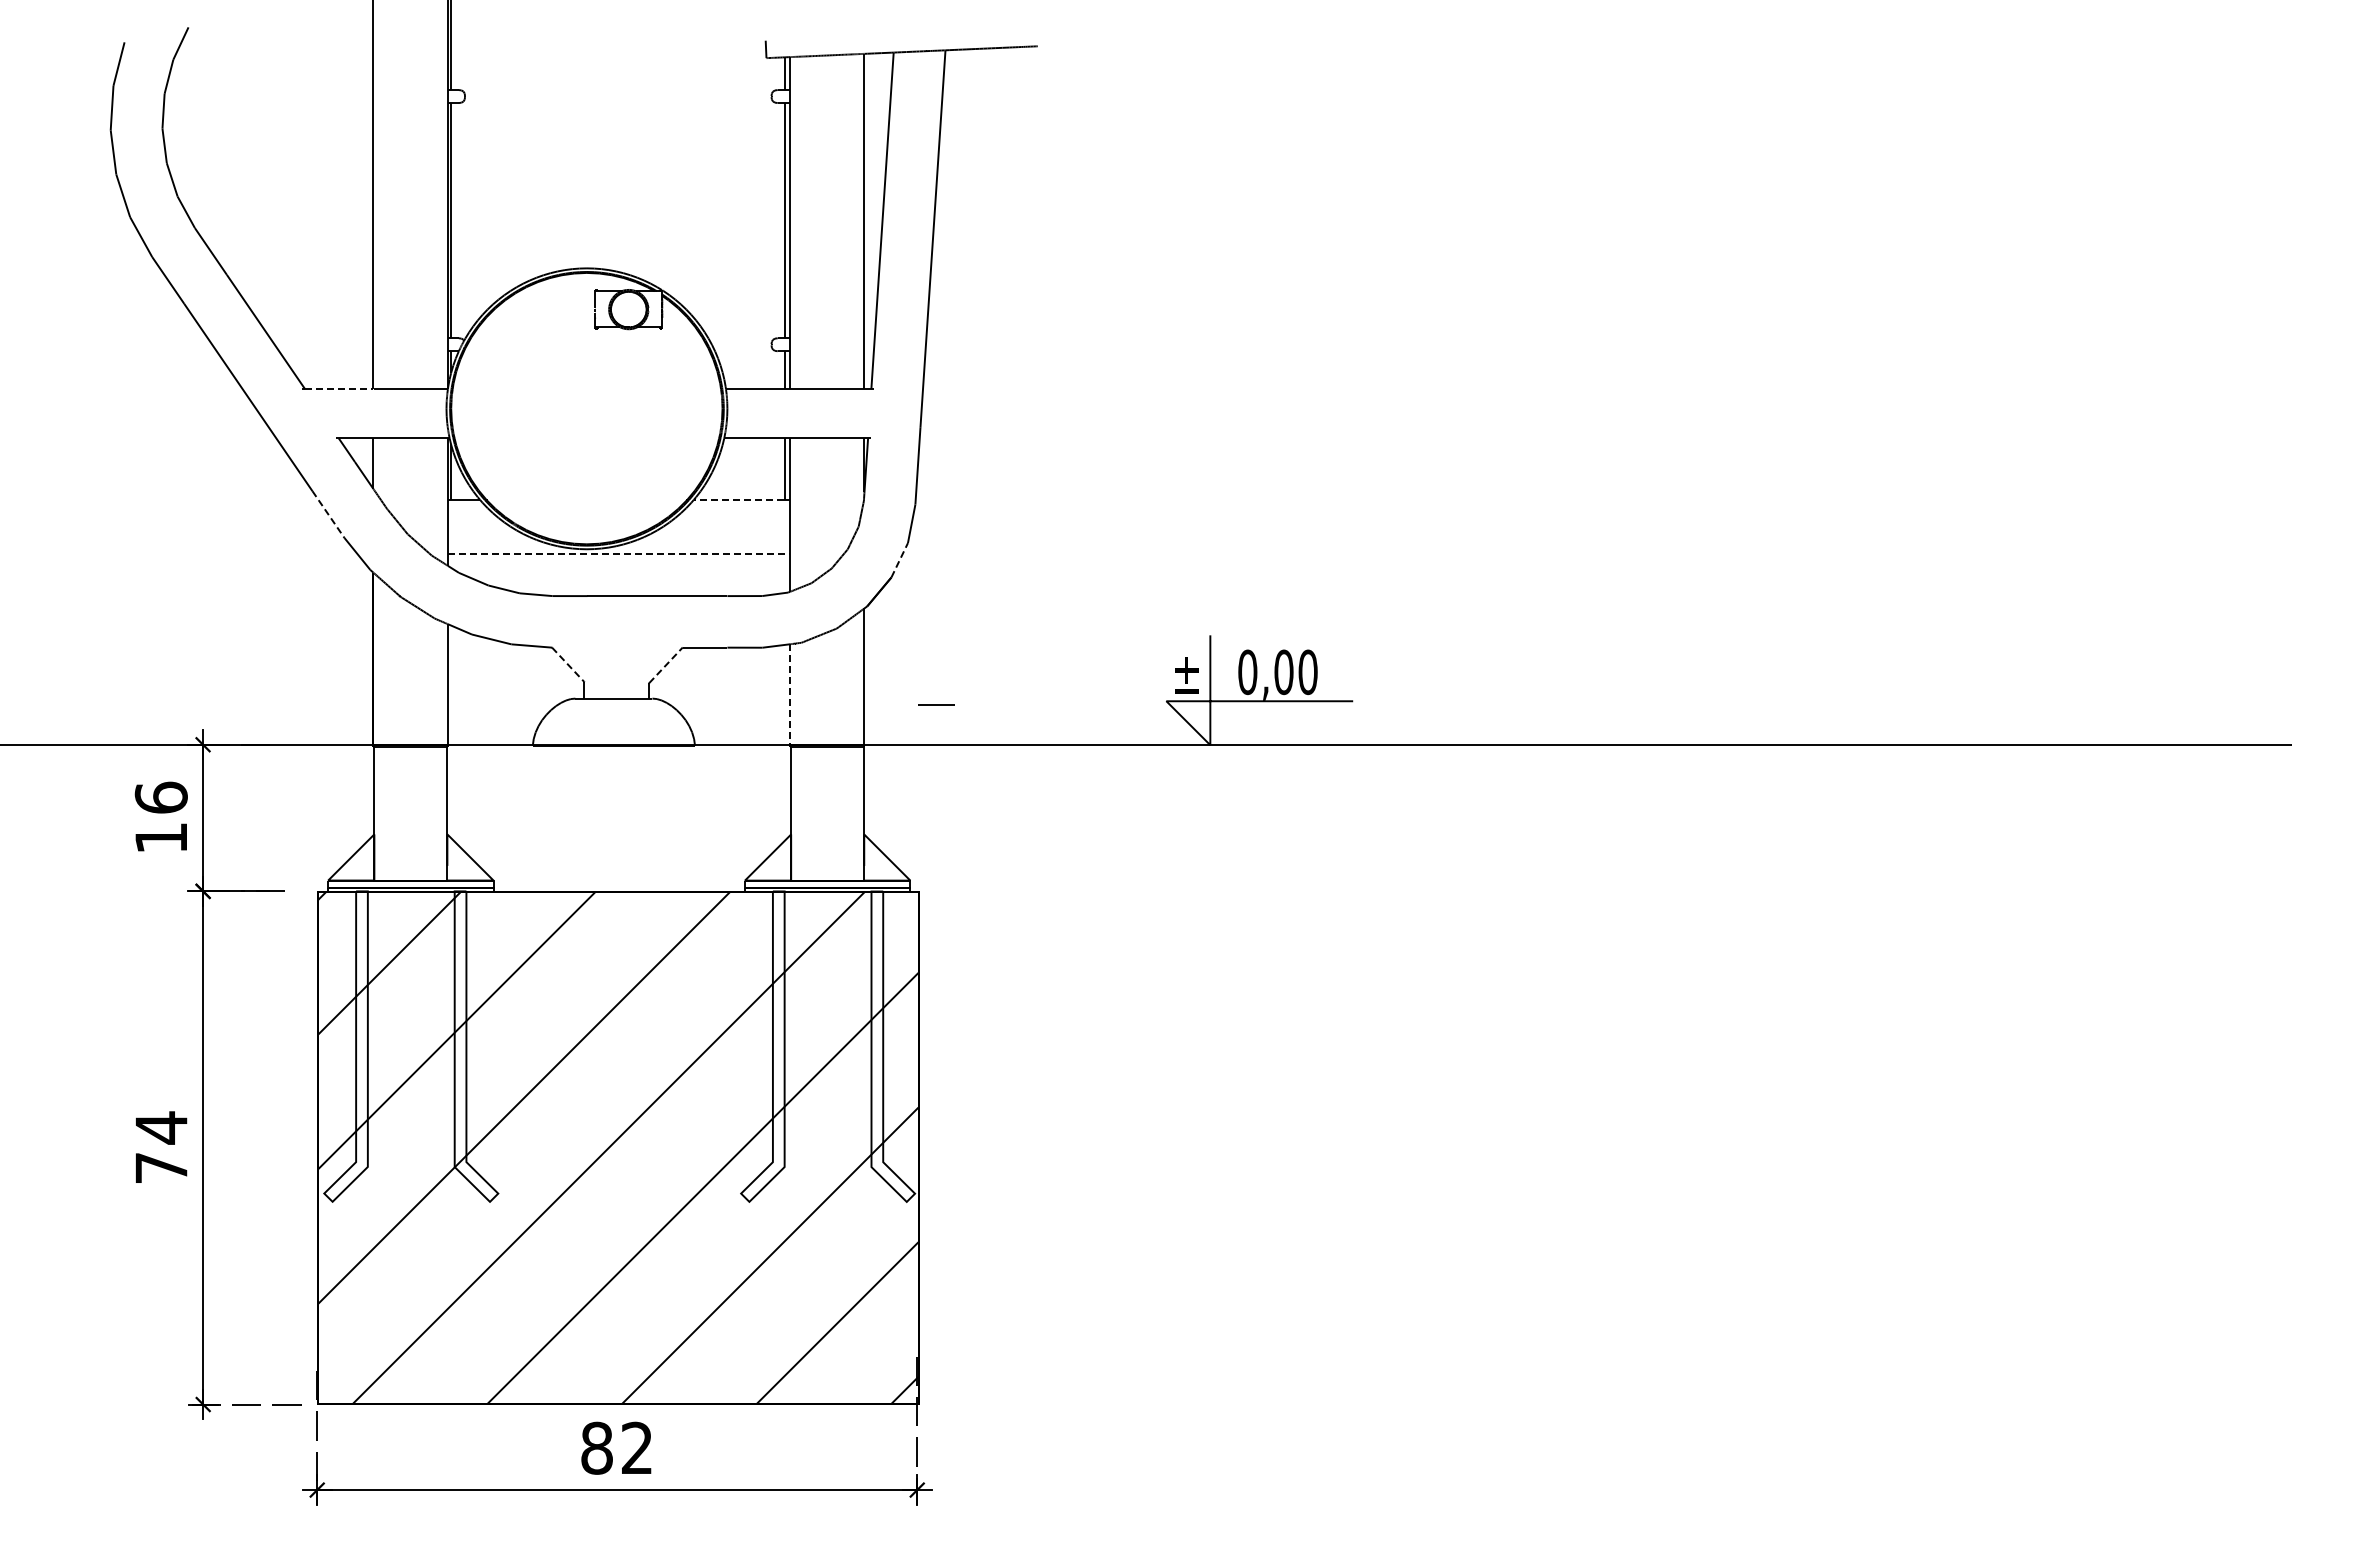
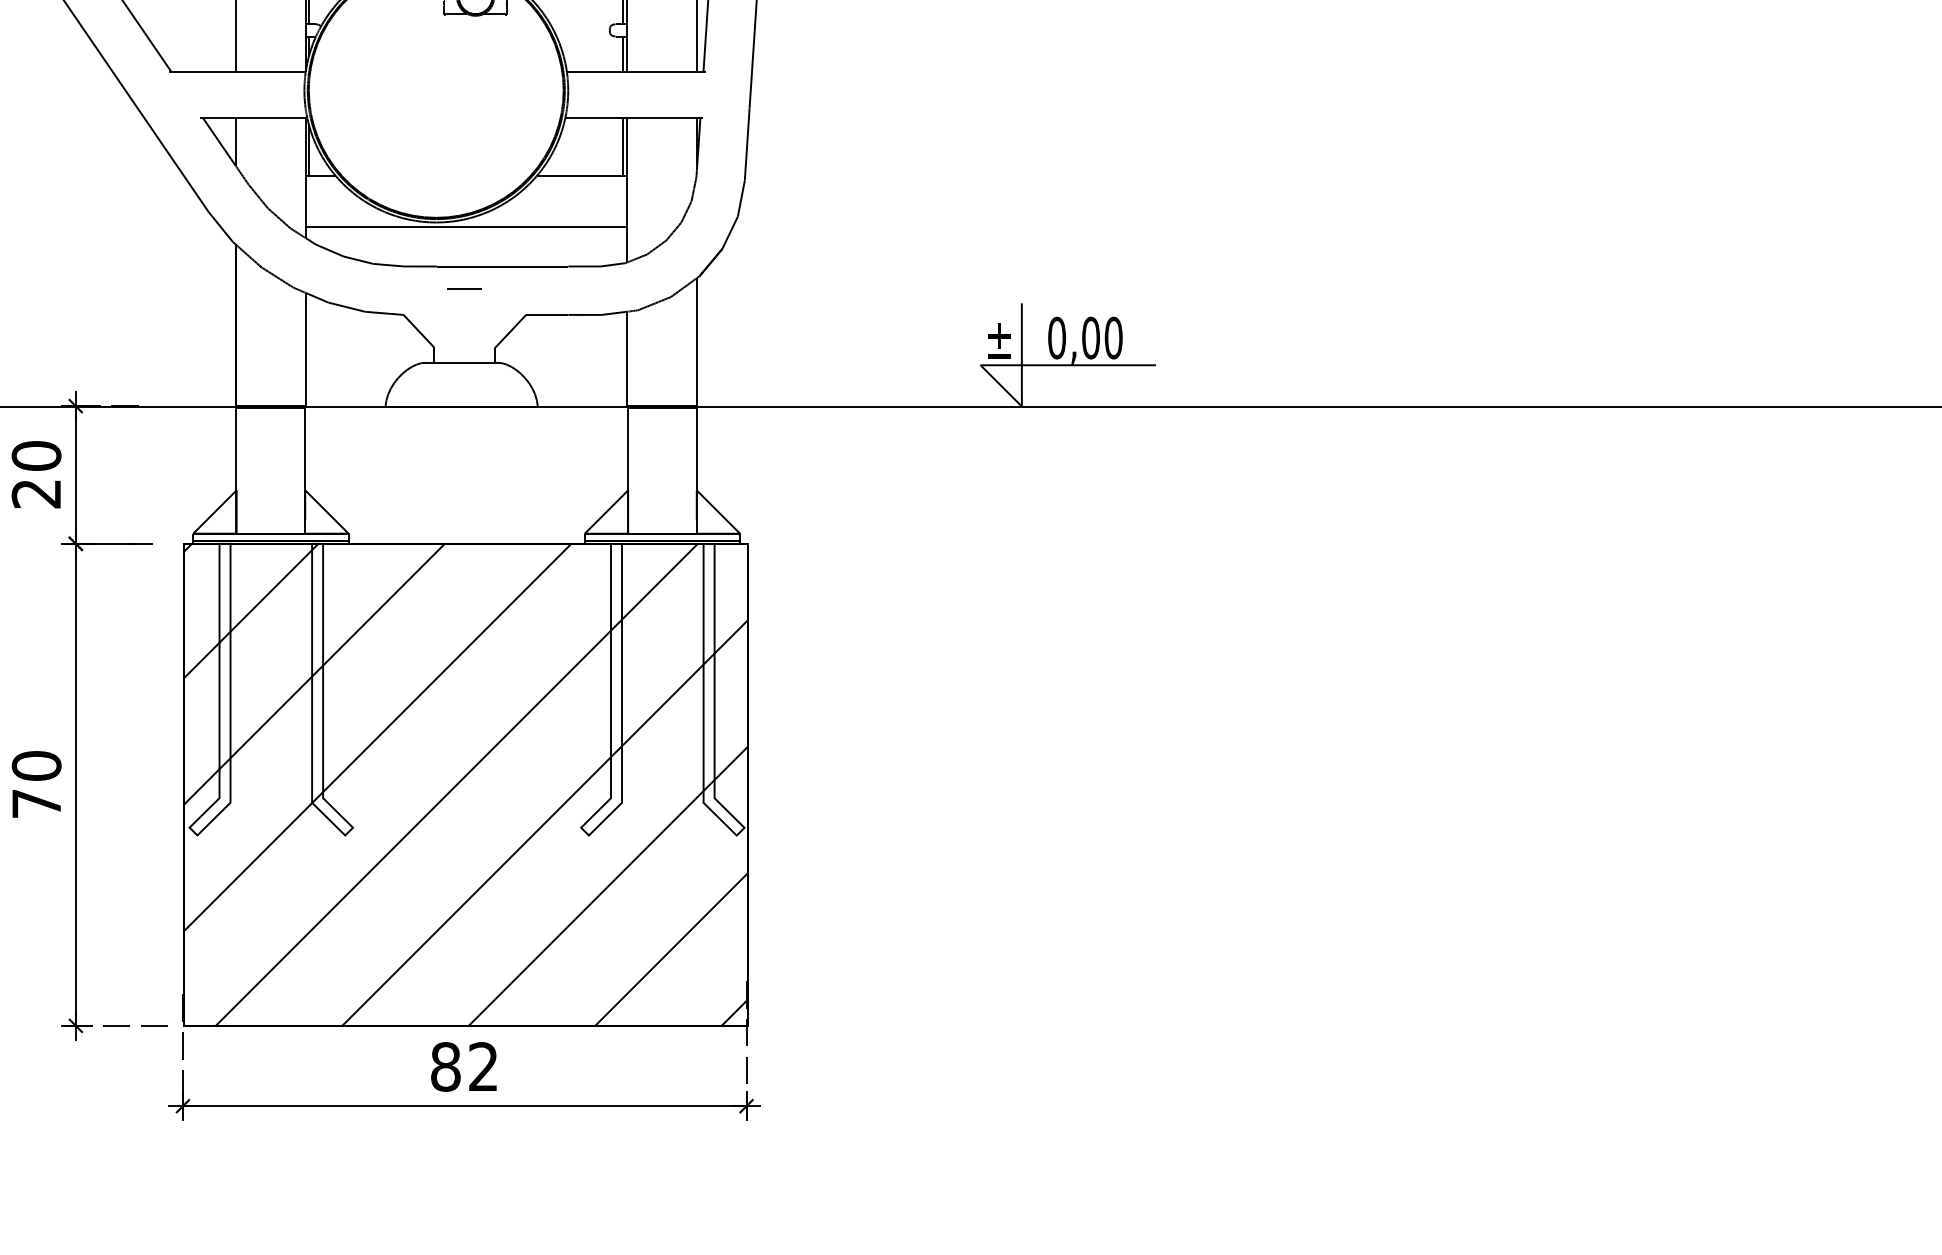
line: (339, 389) -> (203, 72), dashed -> solid
line: (738, 500) -> (578, 176), dashed -> solid
line: (328, 514) -> (193, 189), dashed -> solid
line: (619, 553) -> (466, 226), dashed -> solid
line: (899, 559) -> (729, 232), dashed -> solid
line: (568, 665) -> (418, 331), dashed -> solid
line: (666, 665) -> (511, 331), dashed -> solid
line: (790, 696) -> (627, 360), dashed -> solid
line: (936, 704) -> (464, 288), moved
text: (160, 817) -> (35, 474), 16 -> 20
text: (161, 1127) -> (36, 765), 74 -> 70

